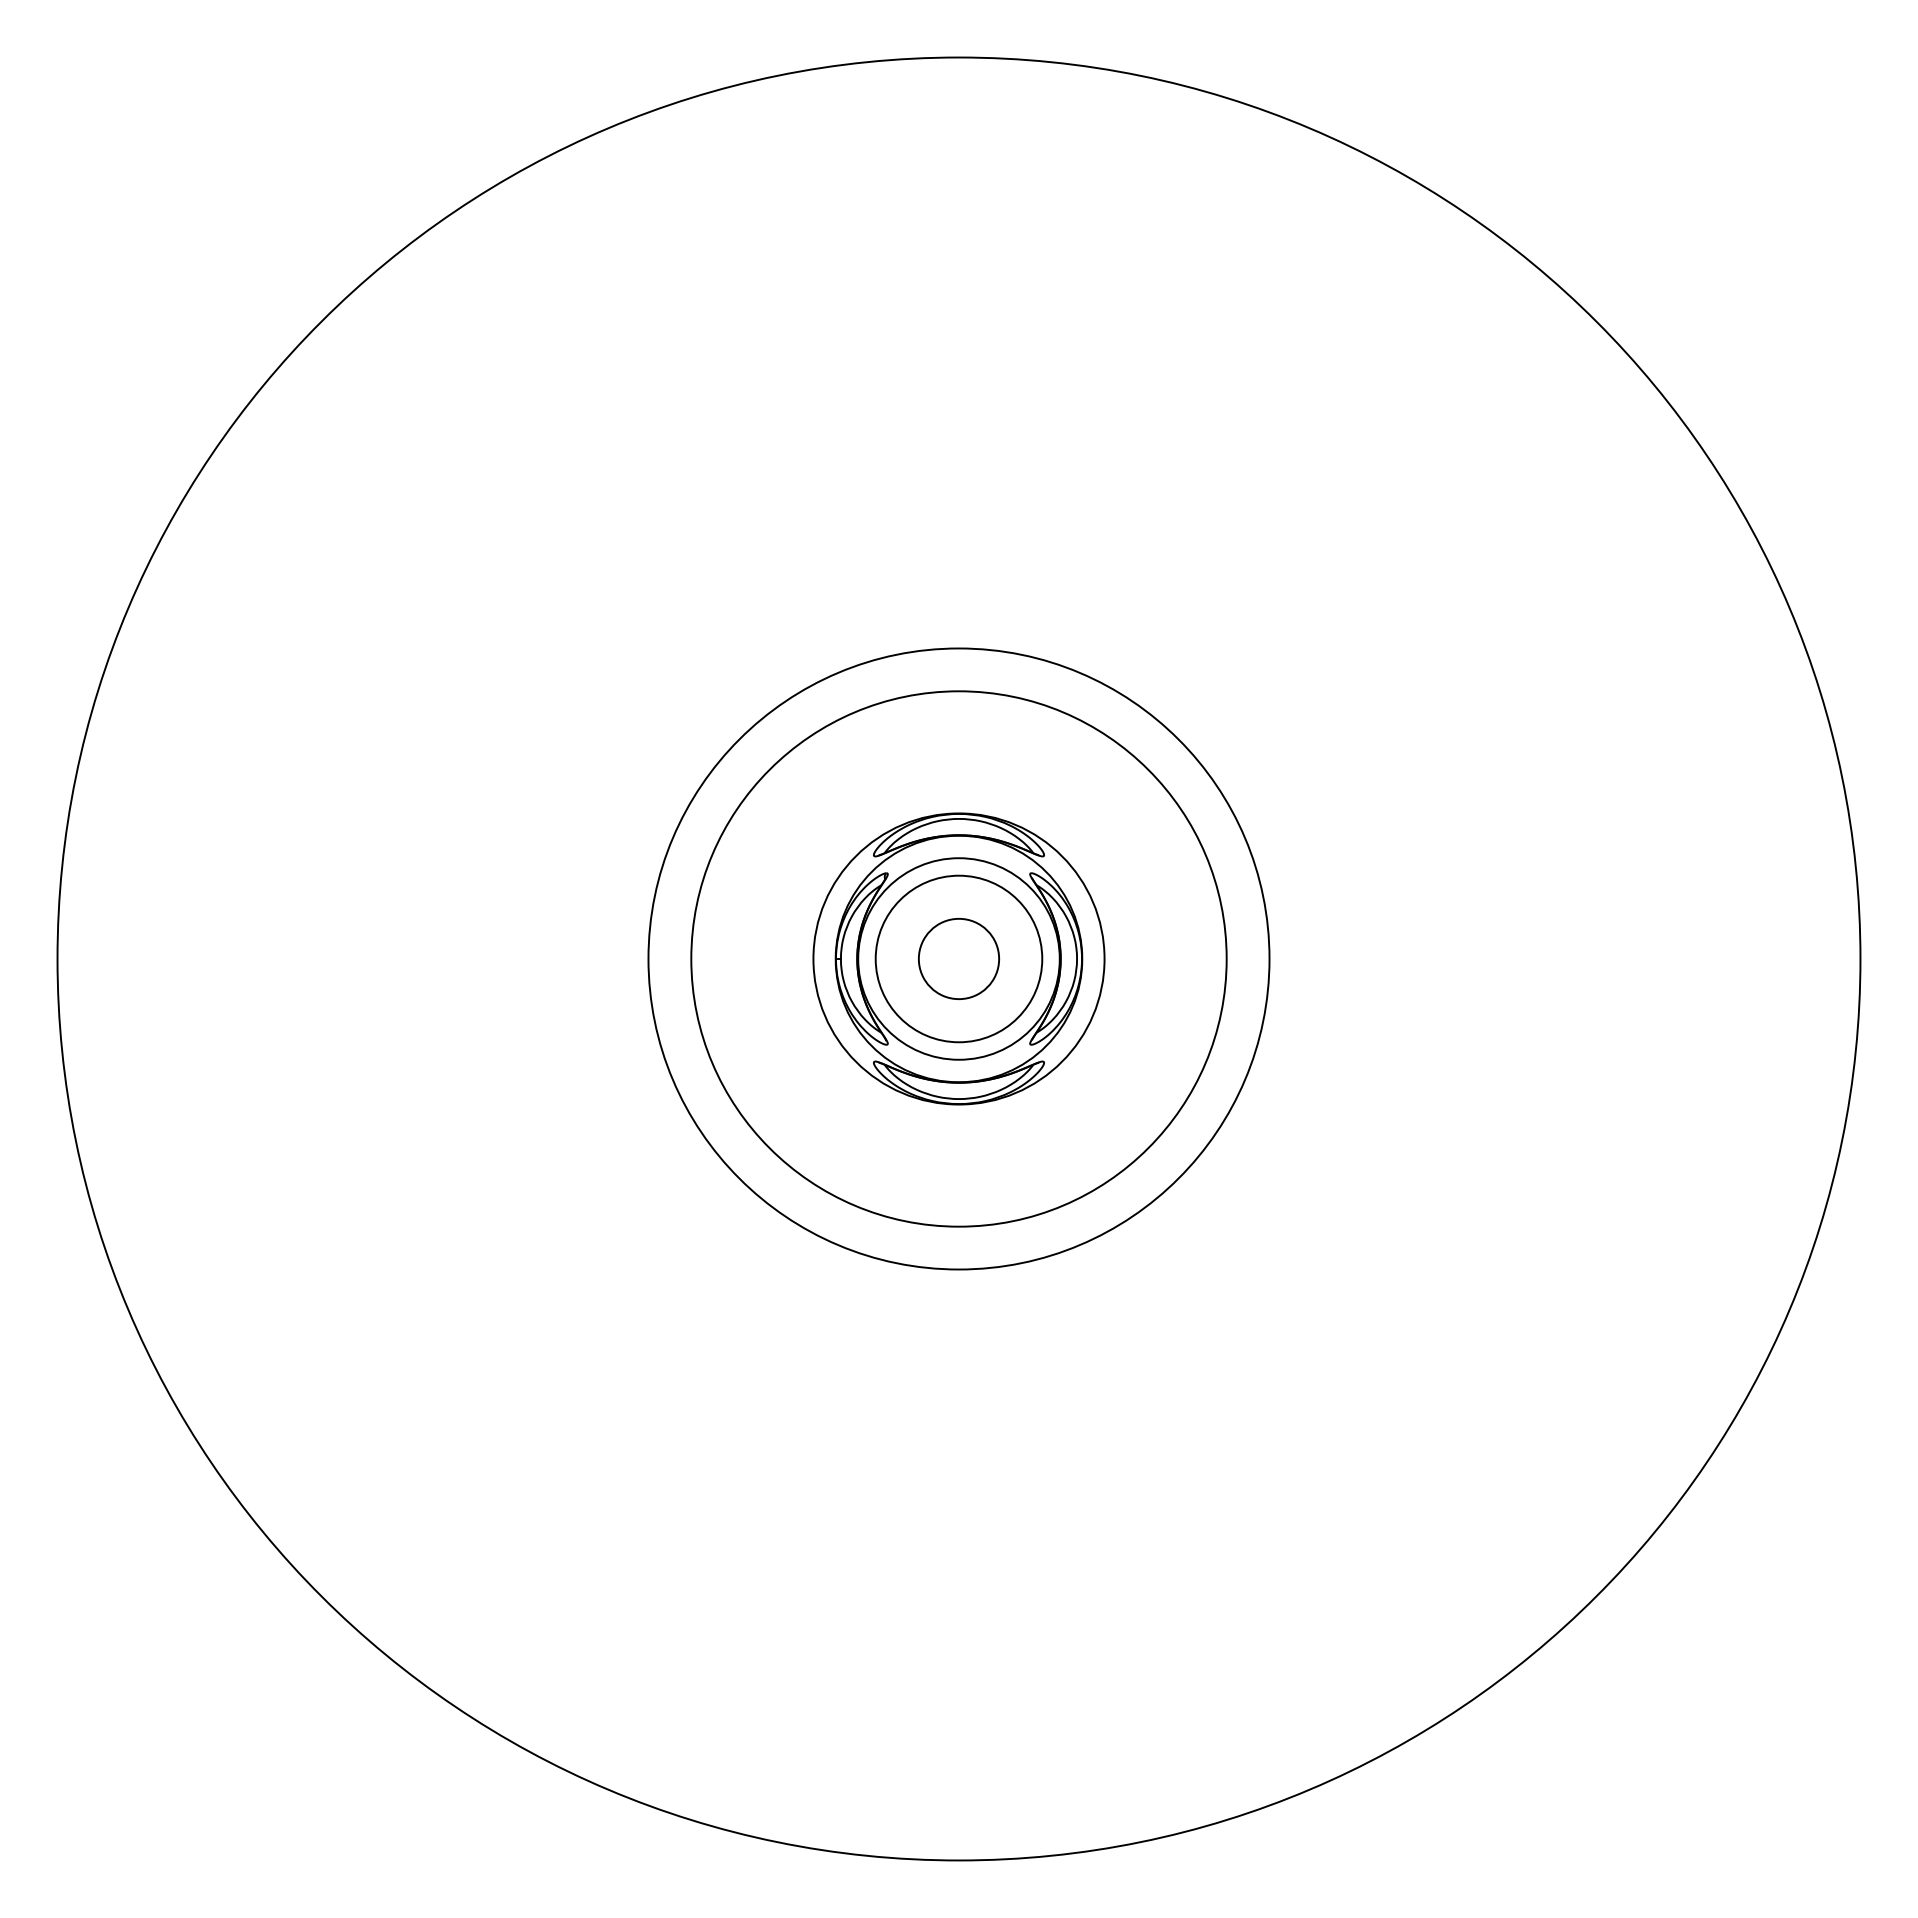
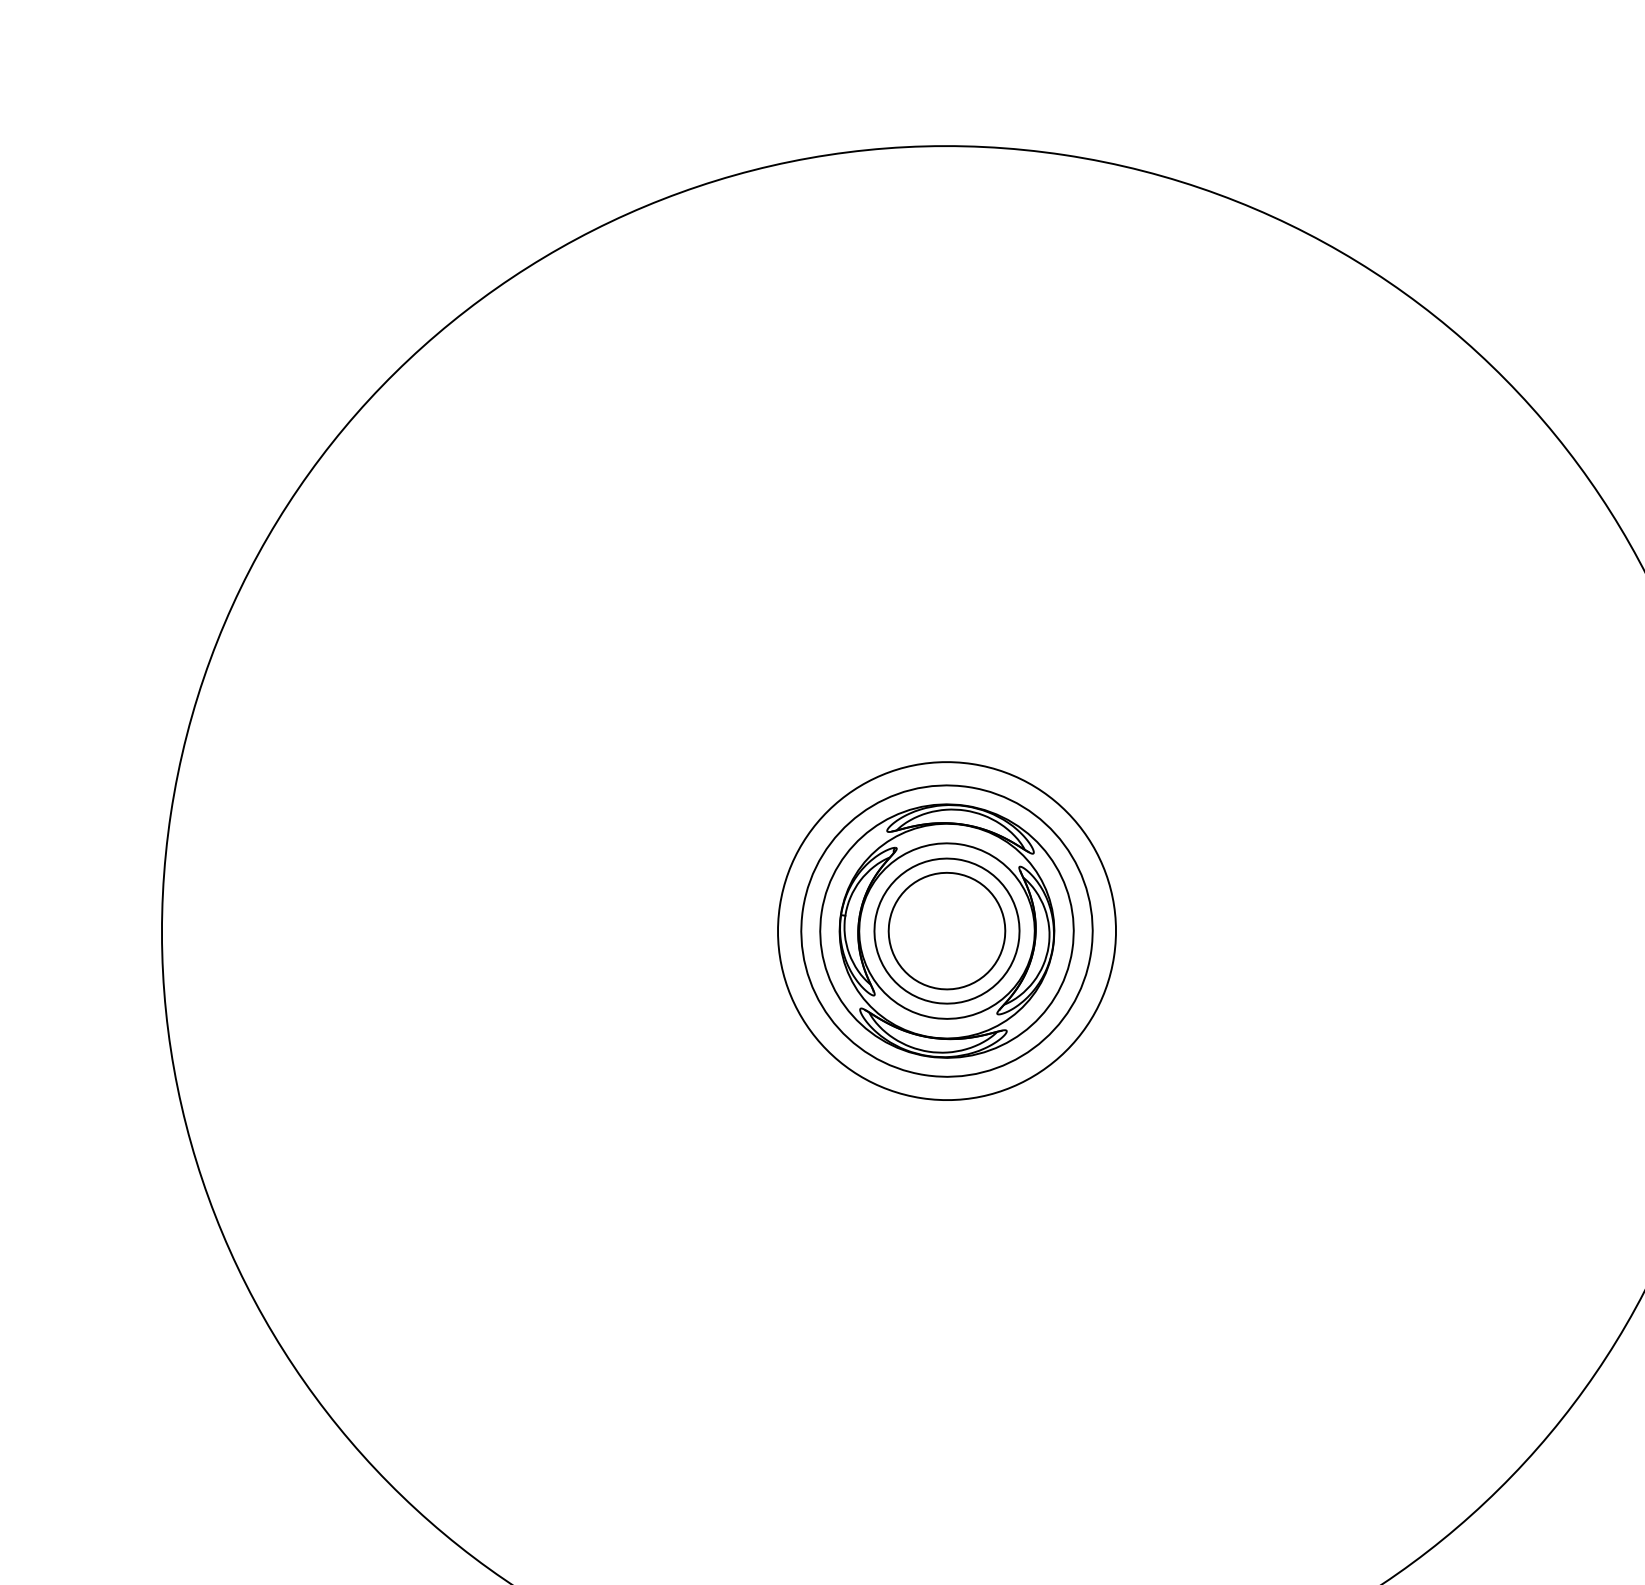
circle: (958, 958) -> (946, 930), size x0.62
circle: (958, 958) -> (946, 930), size x0.62
circle: (958, 958) -> (946, 930), size x1.67

